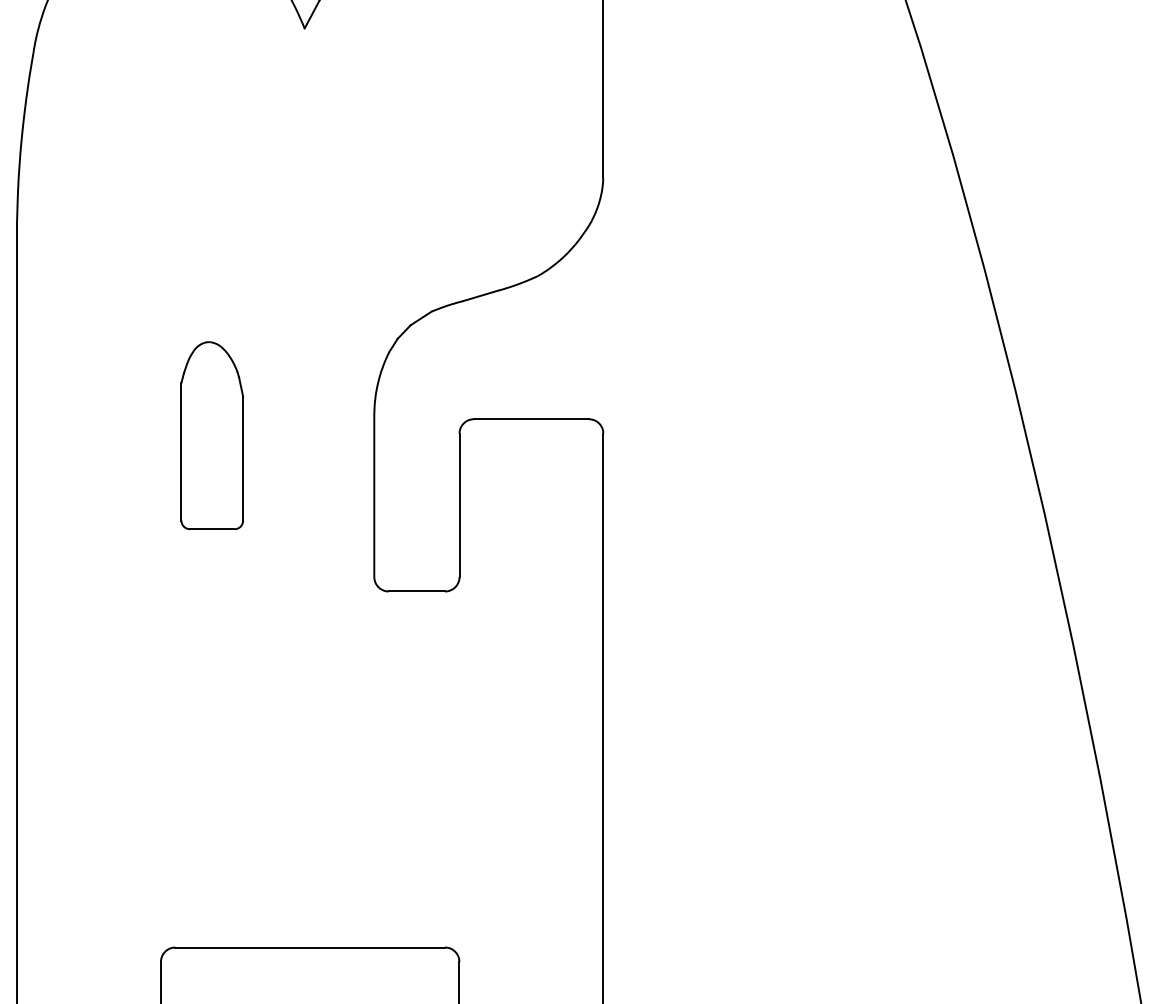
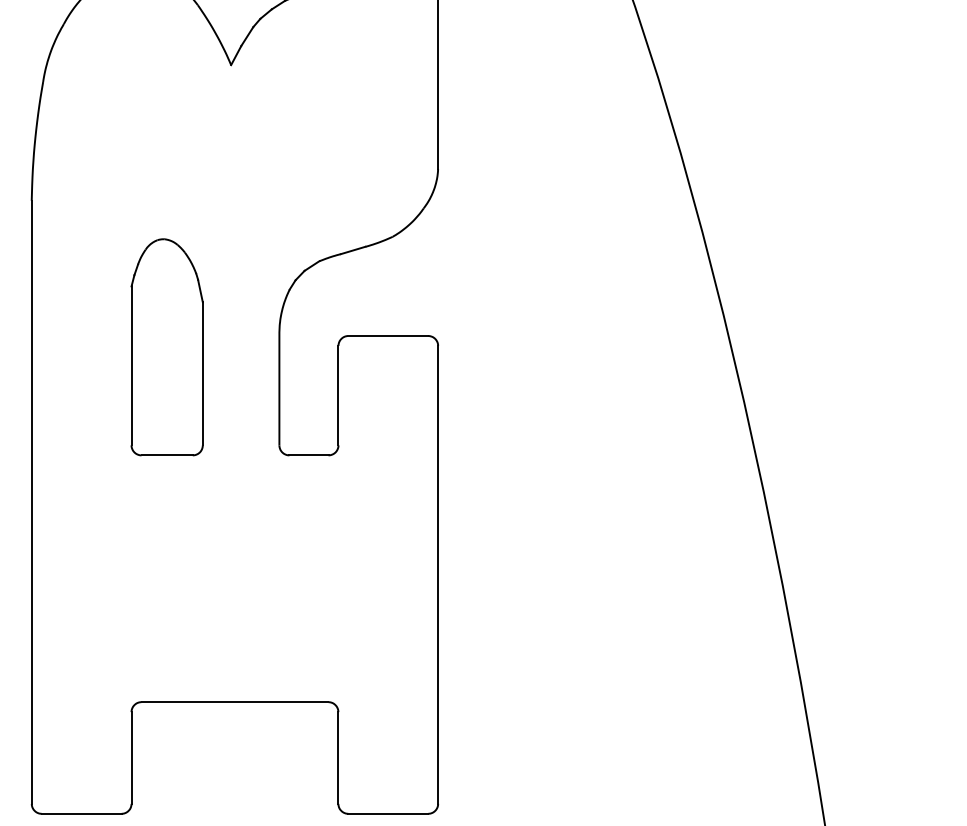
part: (211, 435) -> (166, 347), size x1.67

